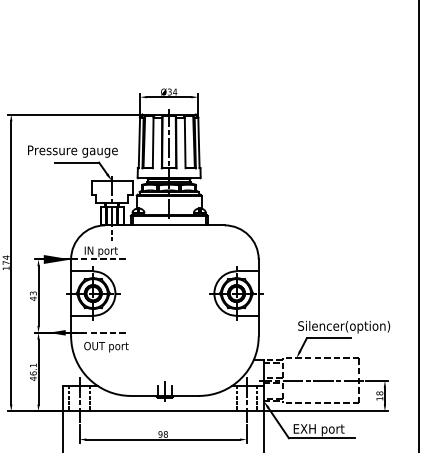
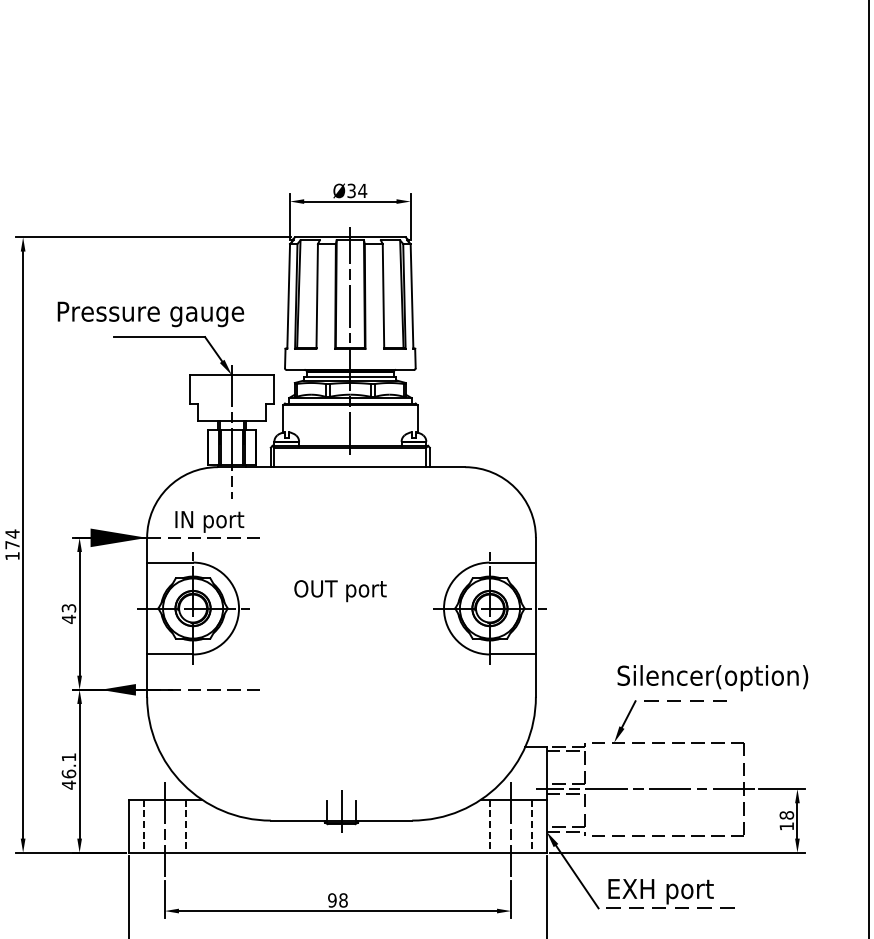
line: (328, 338) -> (680, 701), solid -> dashed
text: (106, 347) -> (340, 591), moved
line: (321, 438) -> (665, 908), solid -> dashed

